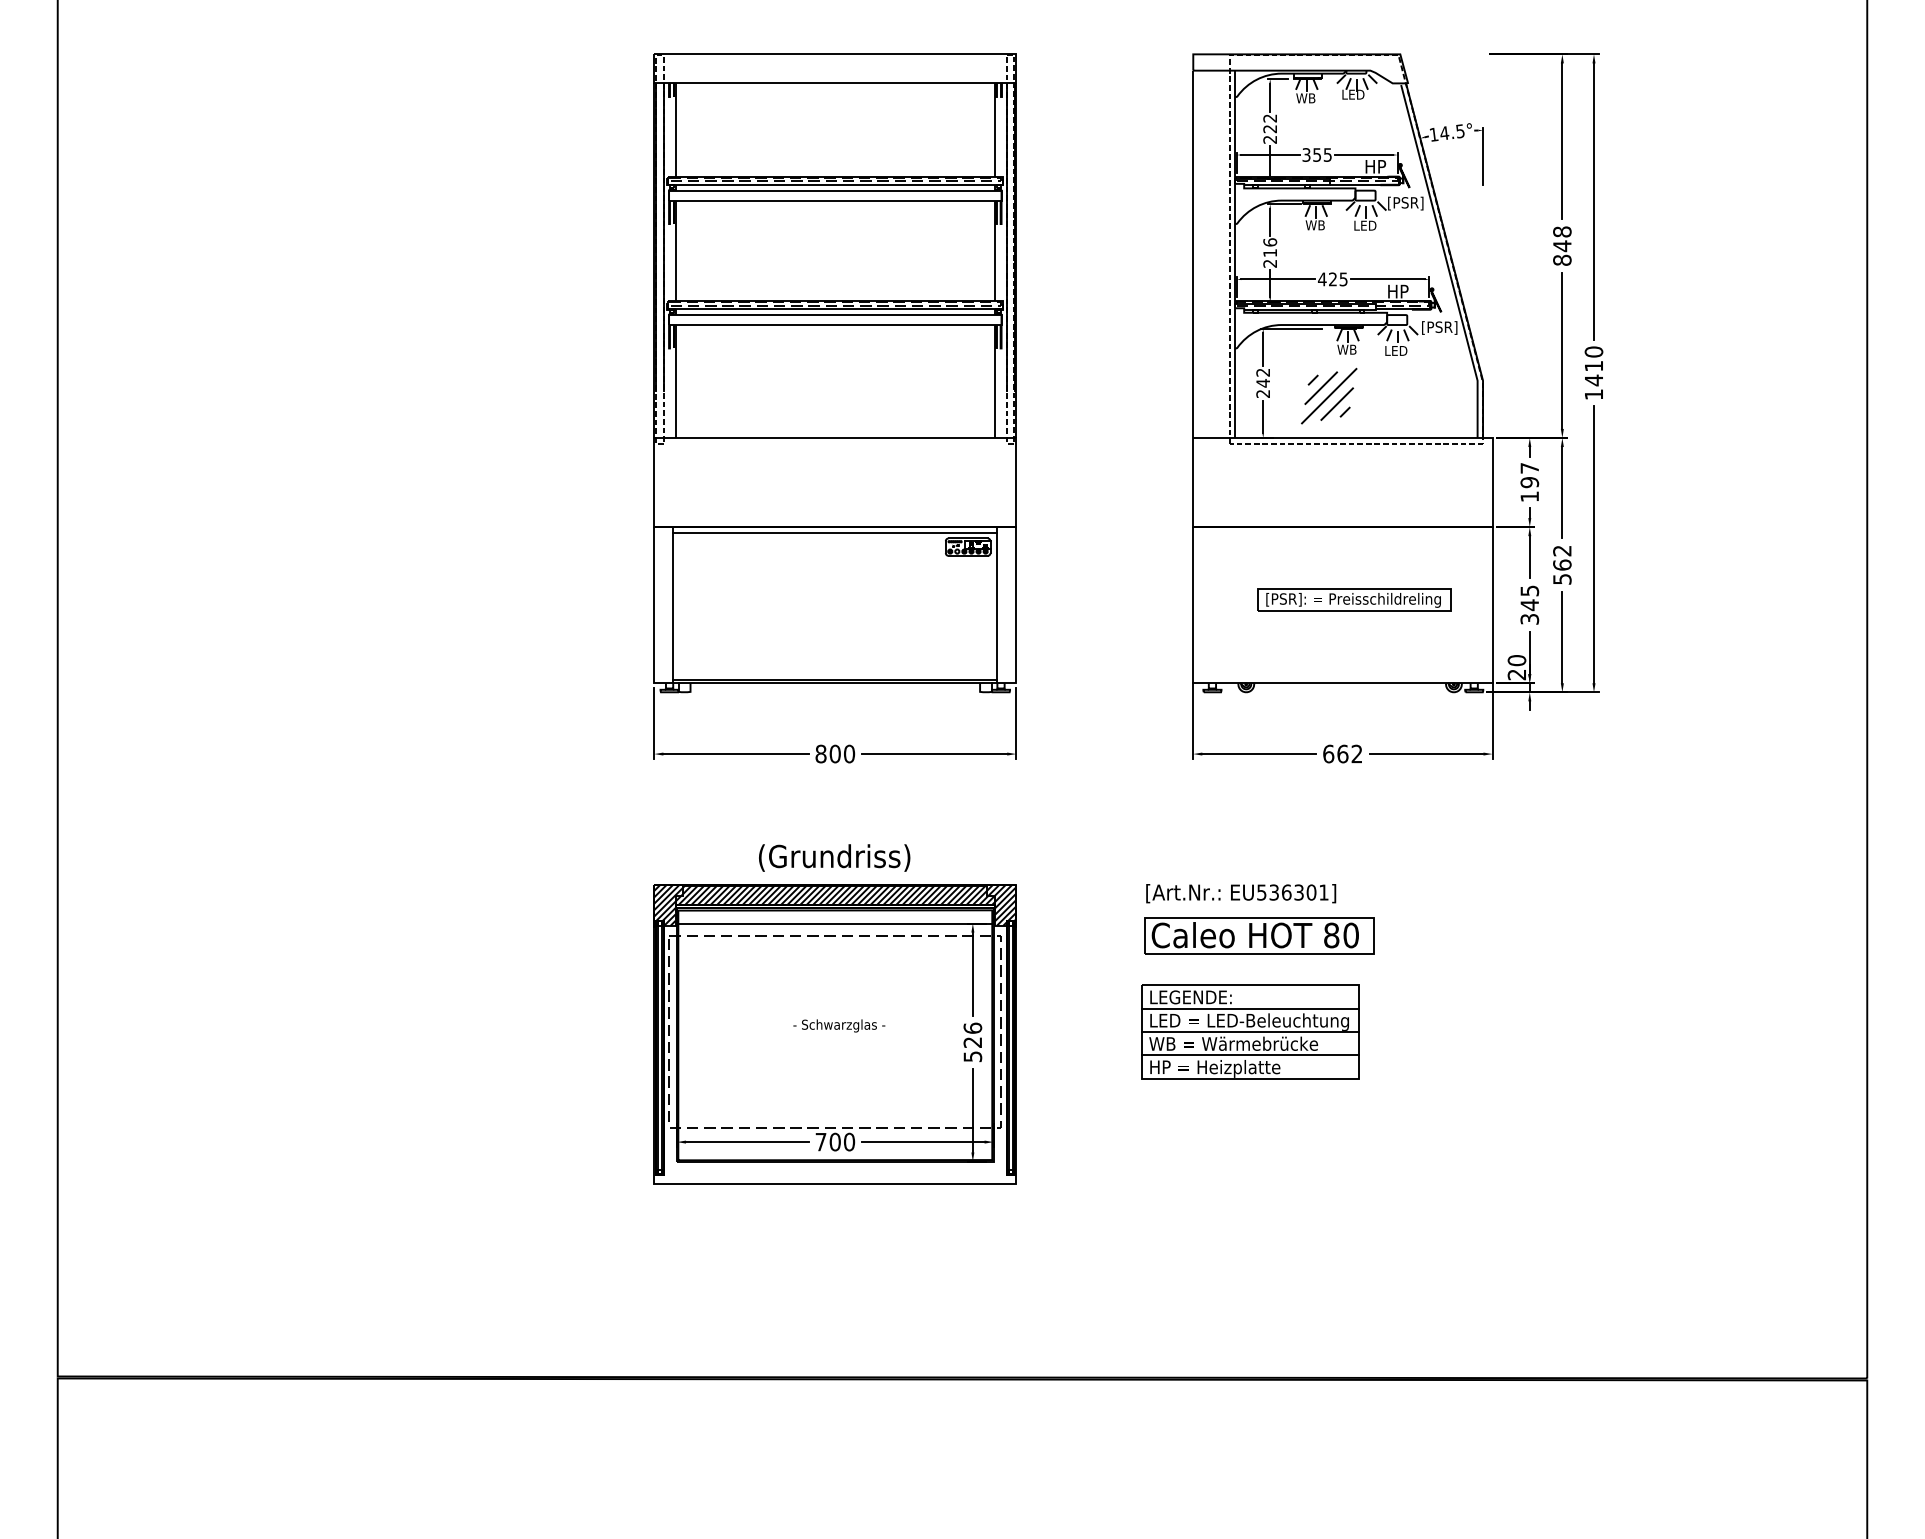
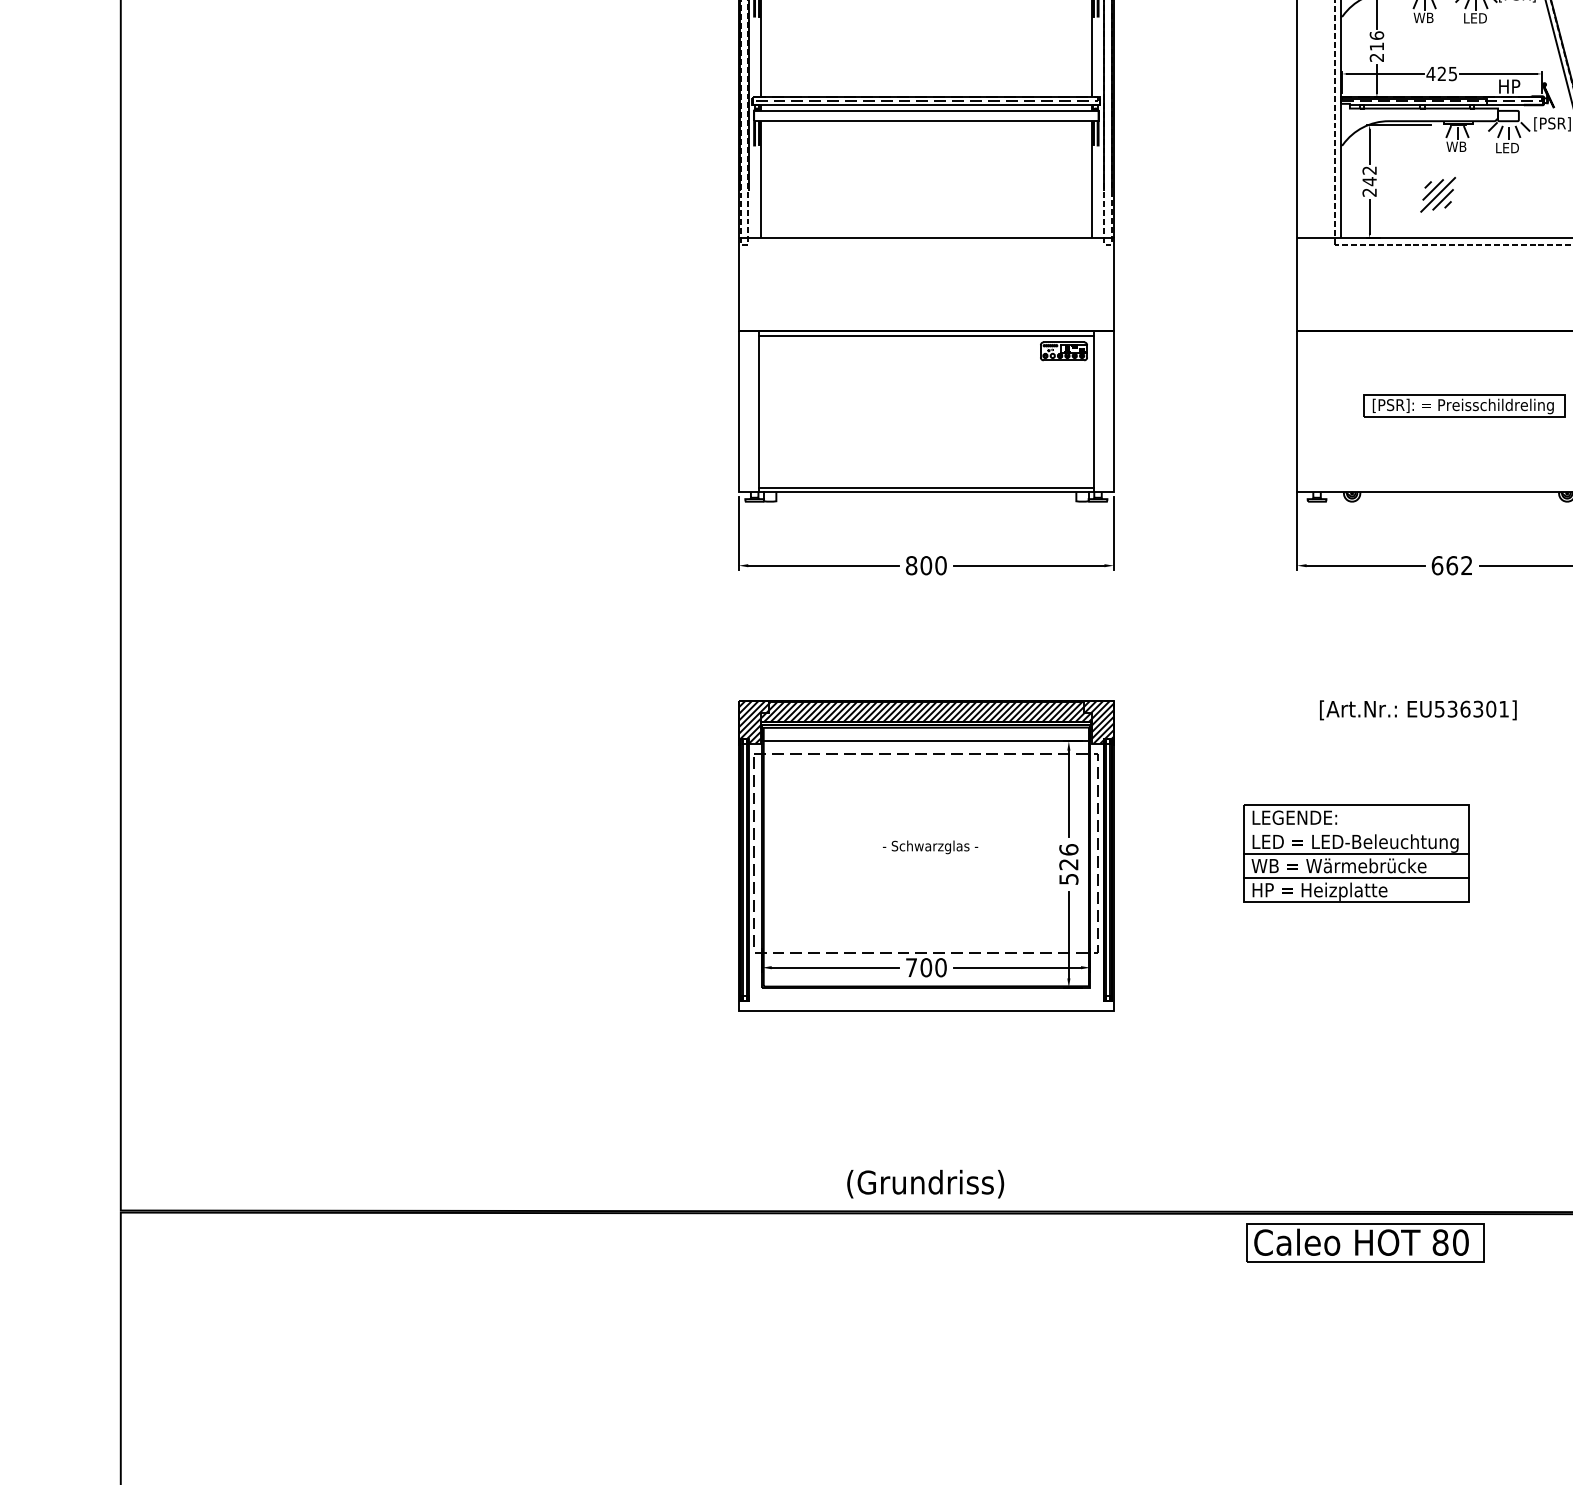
part: (1329, 395) -> (1438, 194), size x0.6
text: (834, 857) -> (925, 1183), moved
text: (1241, 893) -> (1418, 710), moved
part: (1259, 935) -> (1365, 1242), moved
line: (1250, 1008) -> (1356, 829), removed

